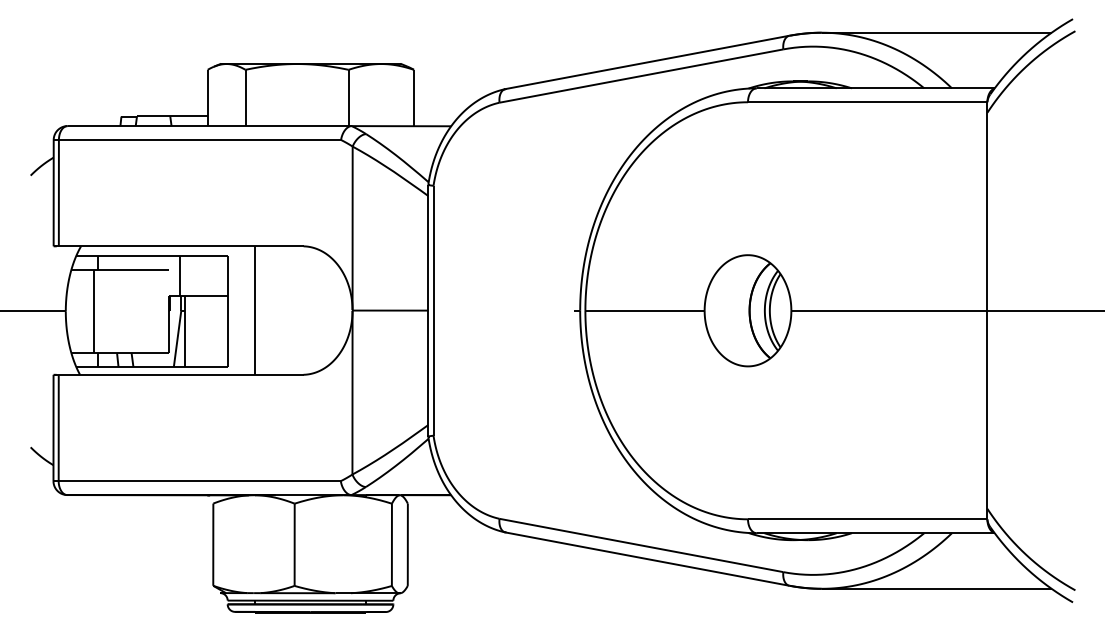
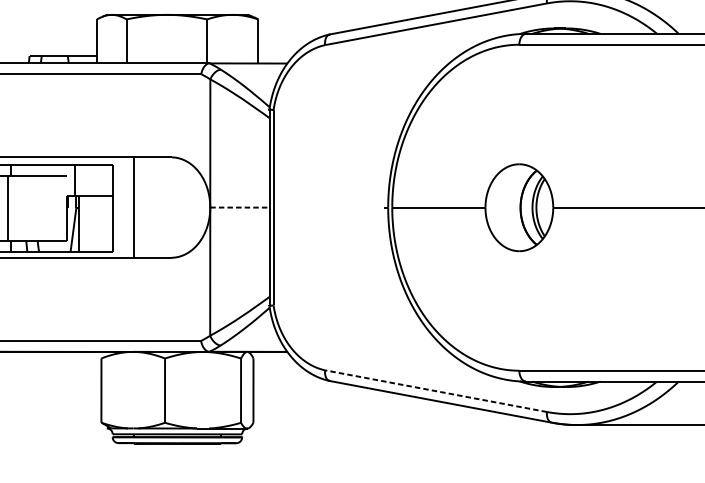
line: (390, 310) -> (239, 207), solid -> dashed
line: (640, 545) -> (435, 391), solid -> dashed

